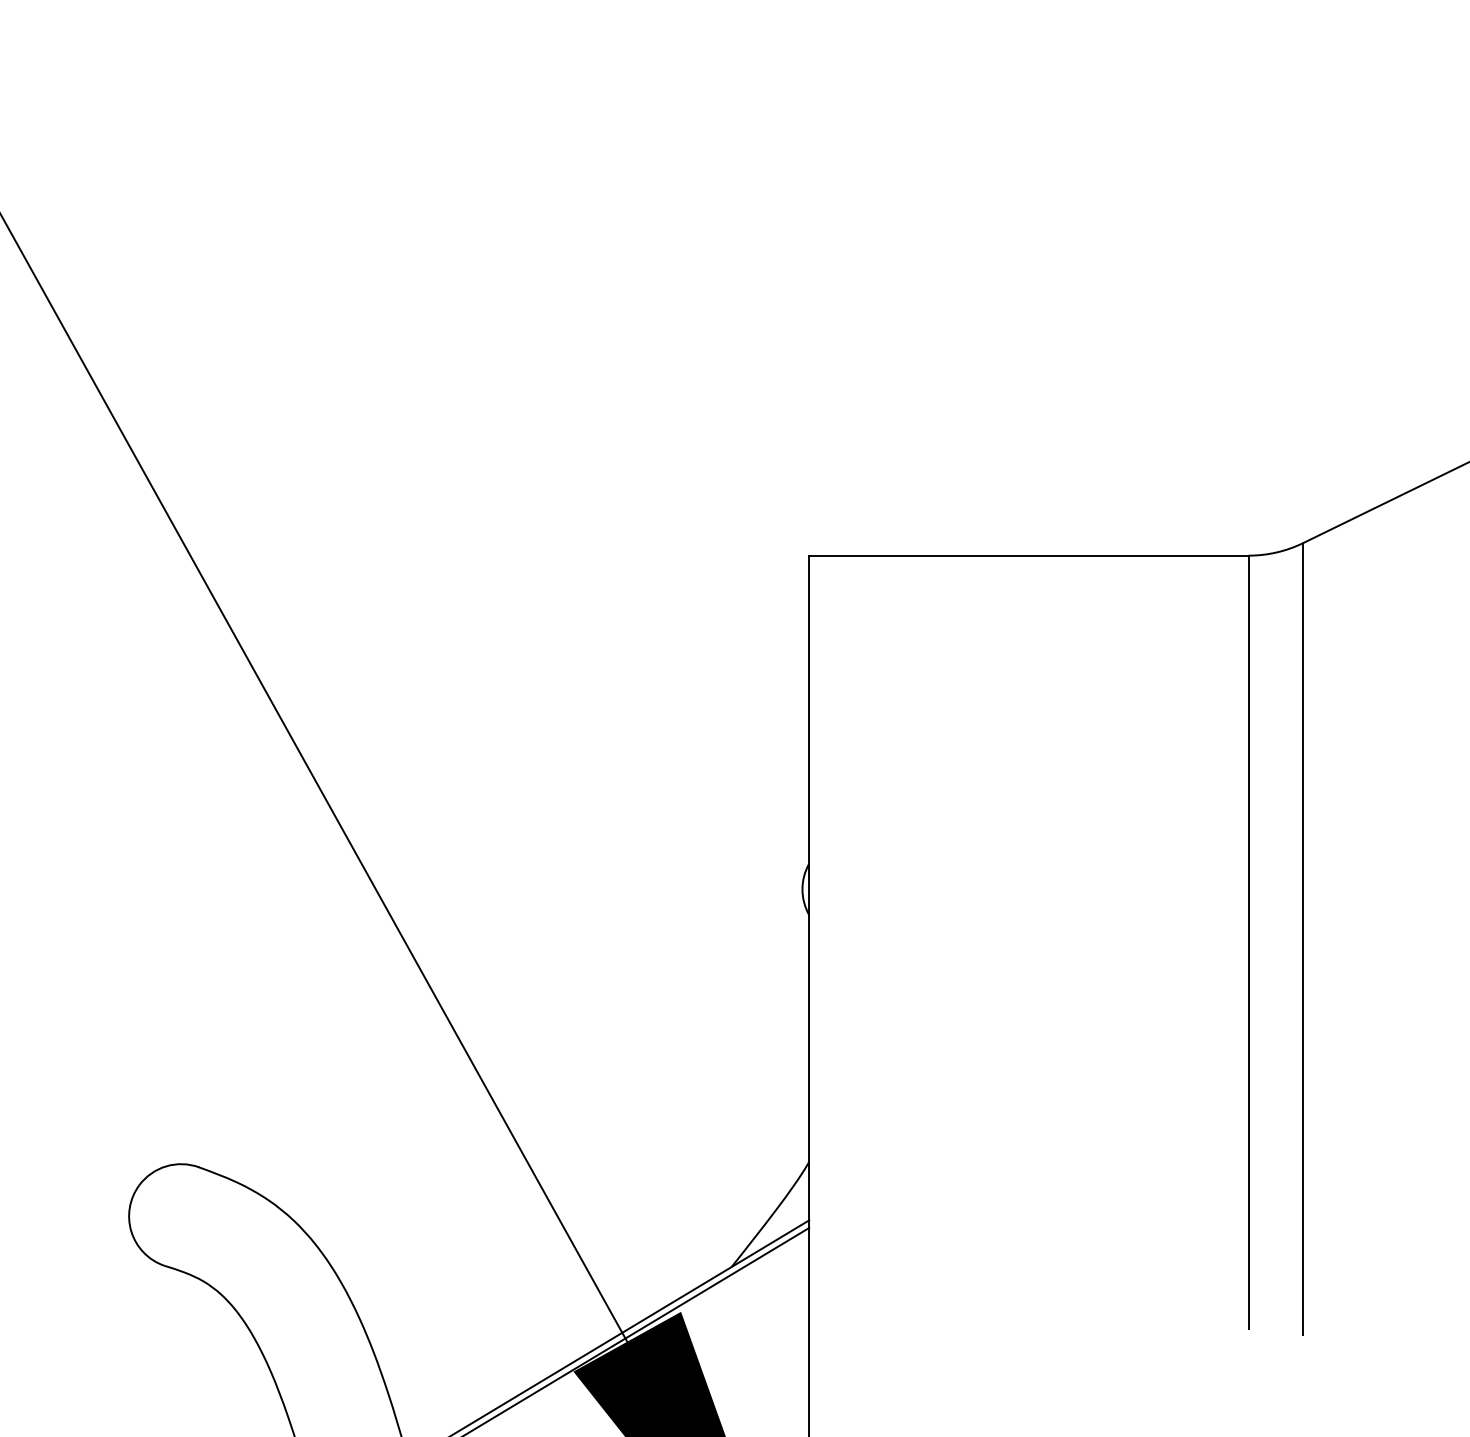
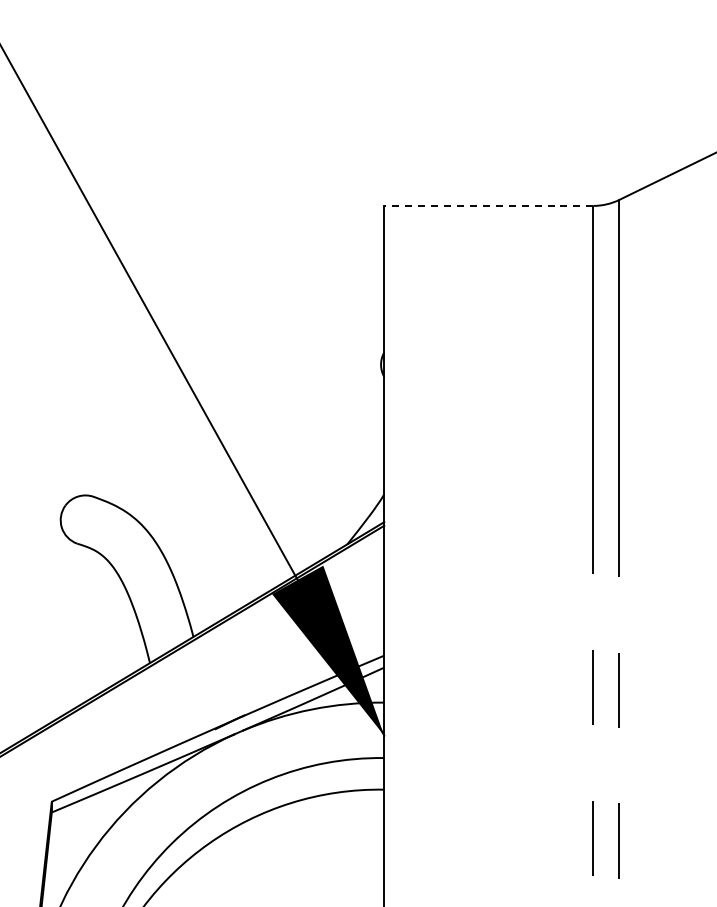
line: (1028, 554) -> (488, 205), solid -> dashed

